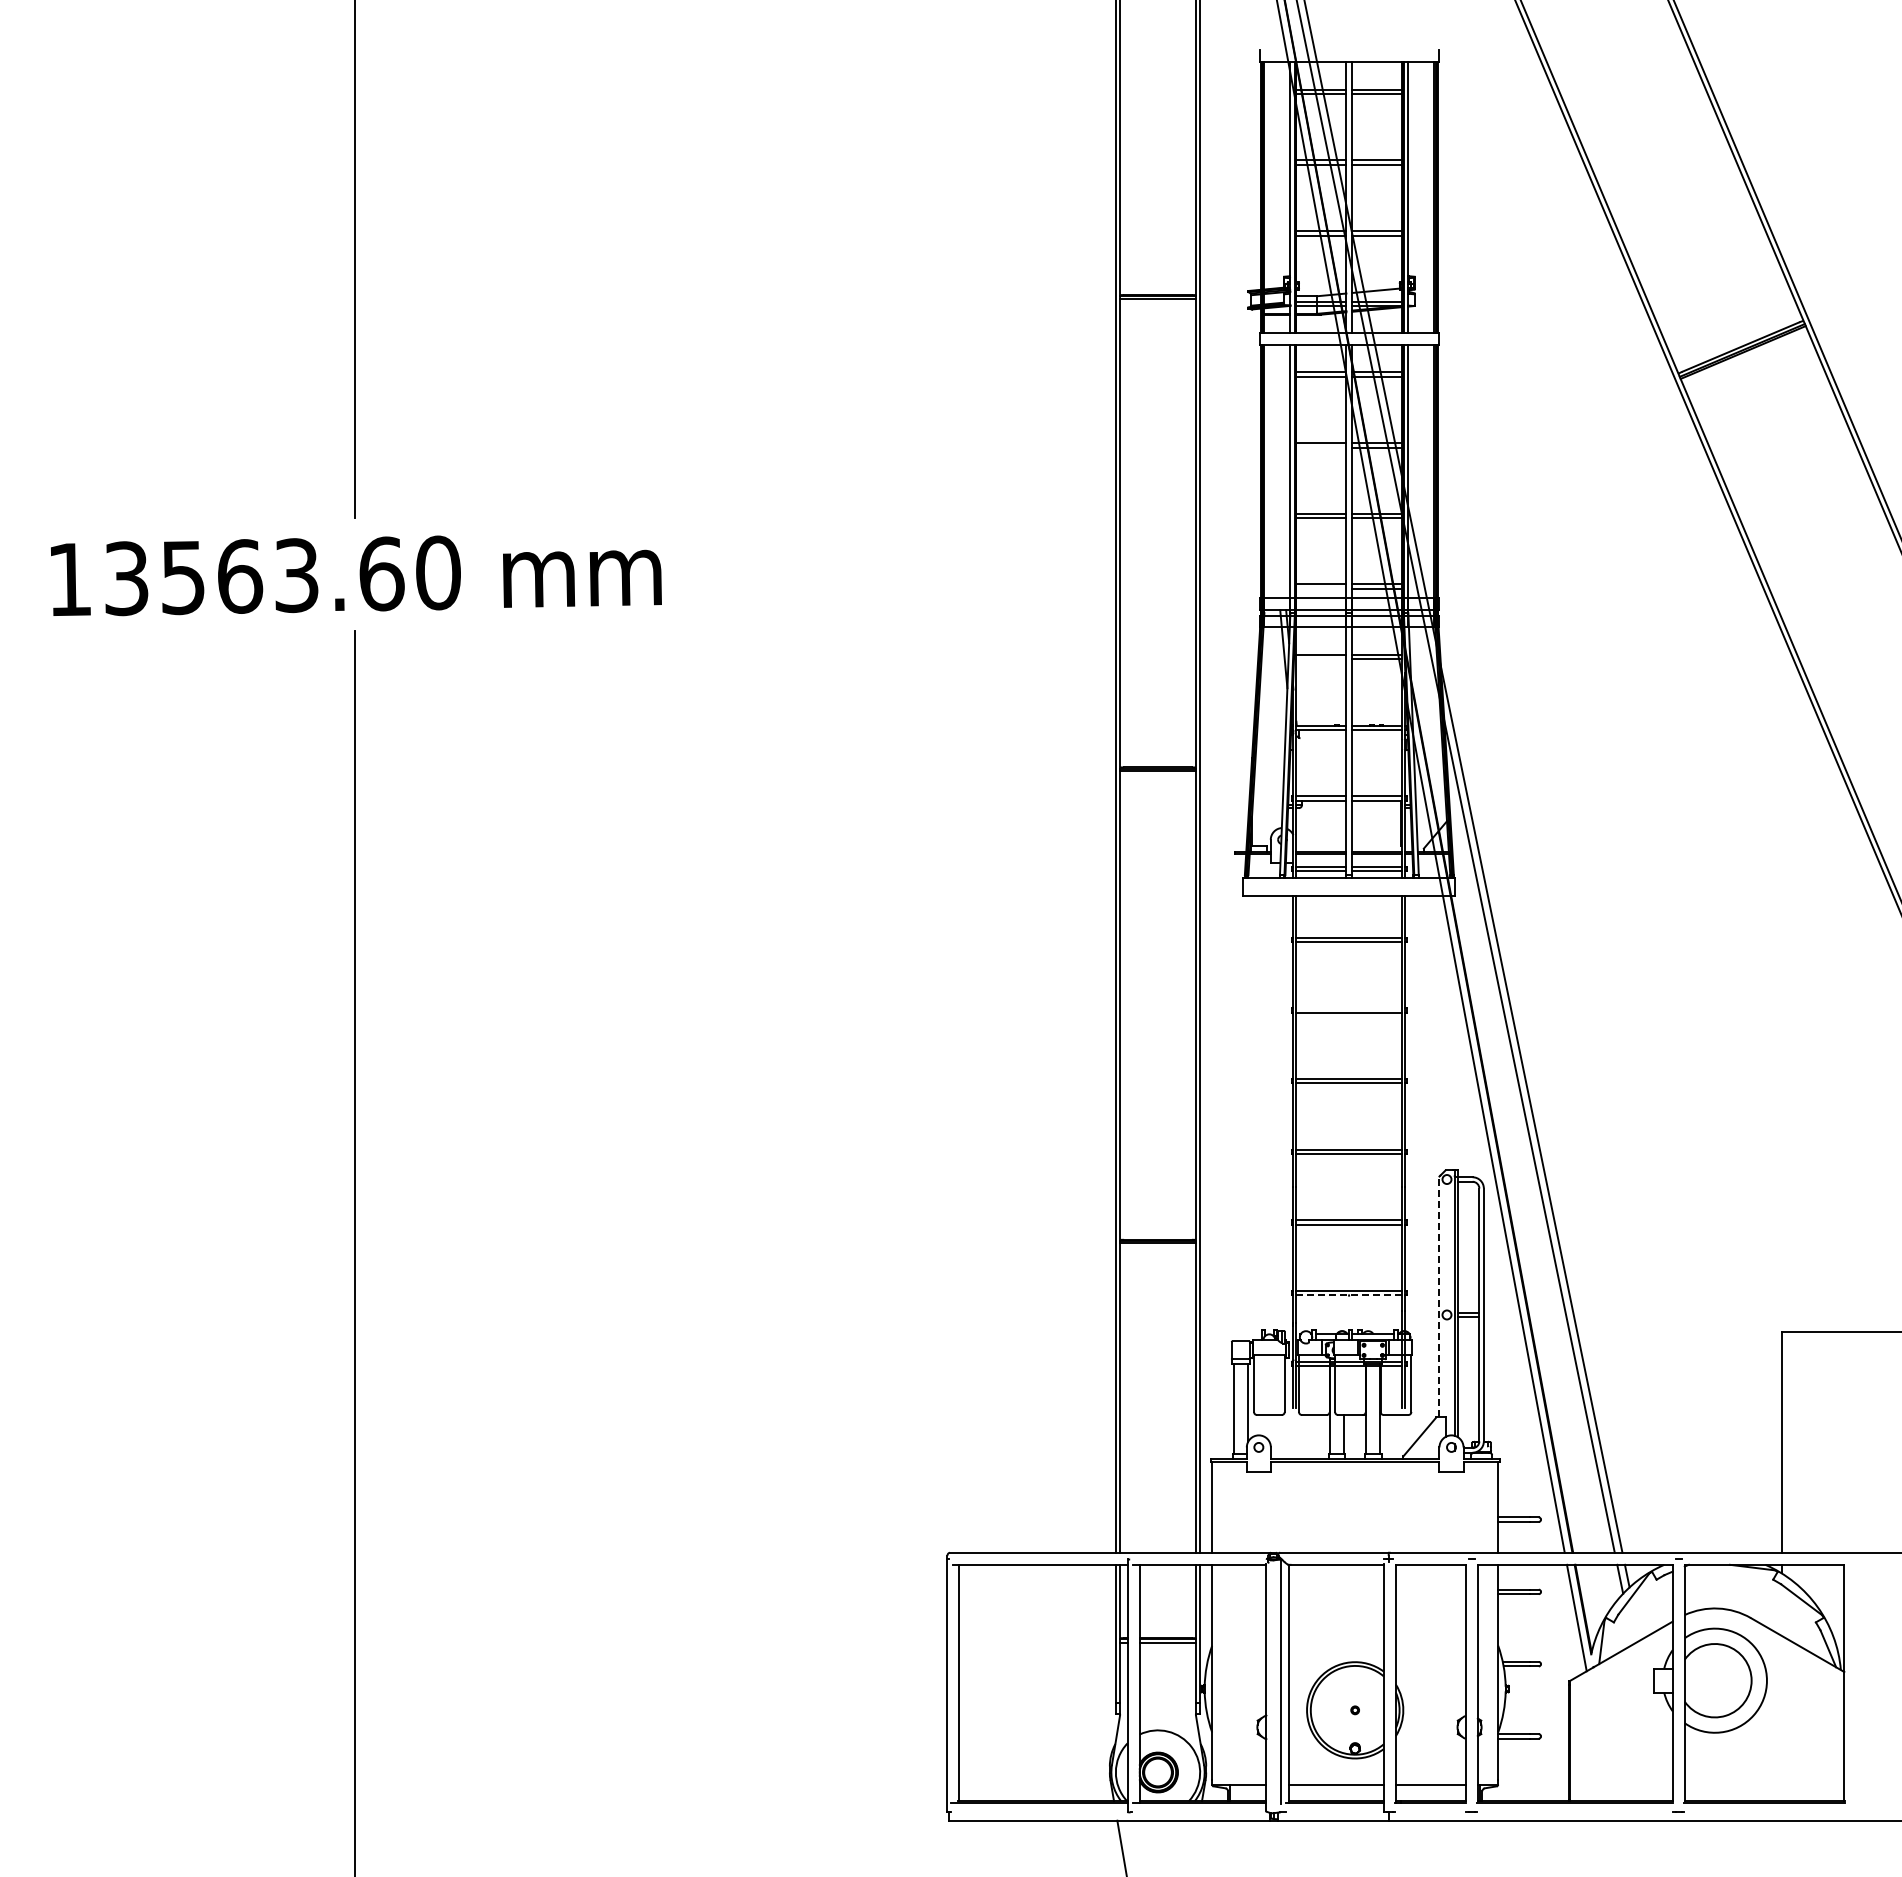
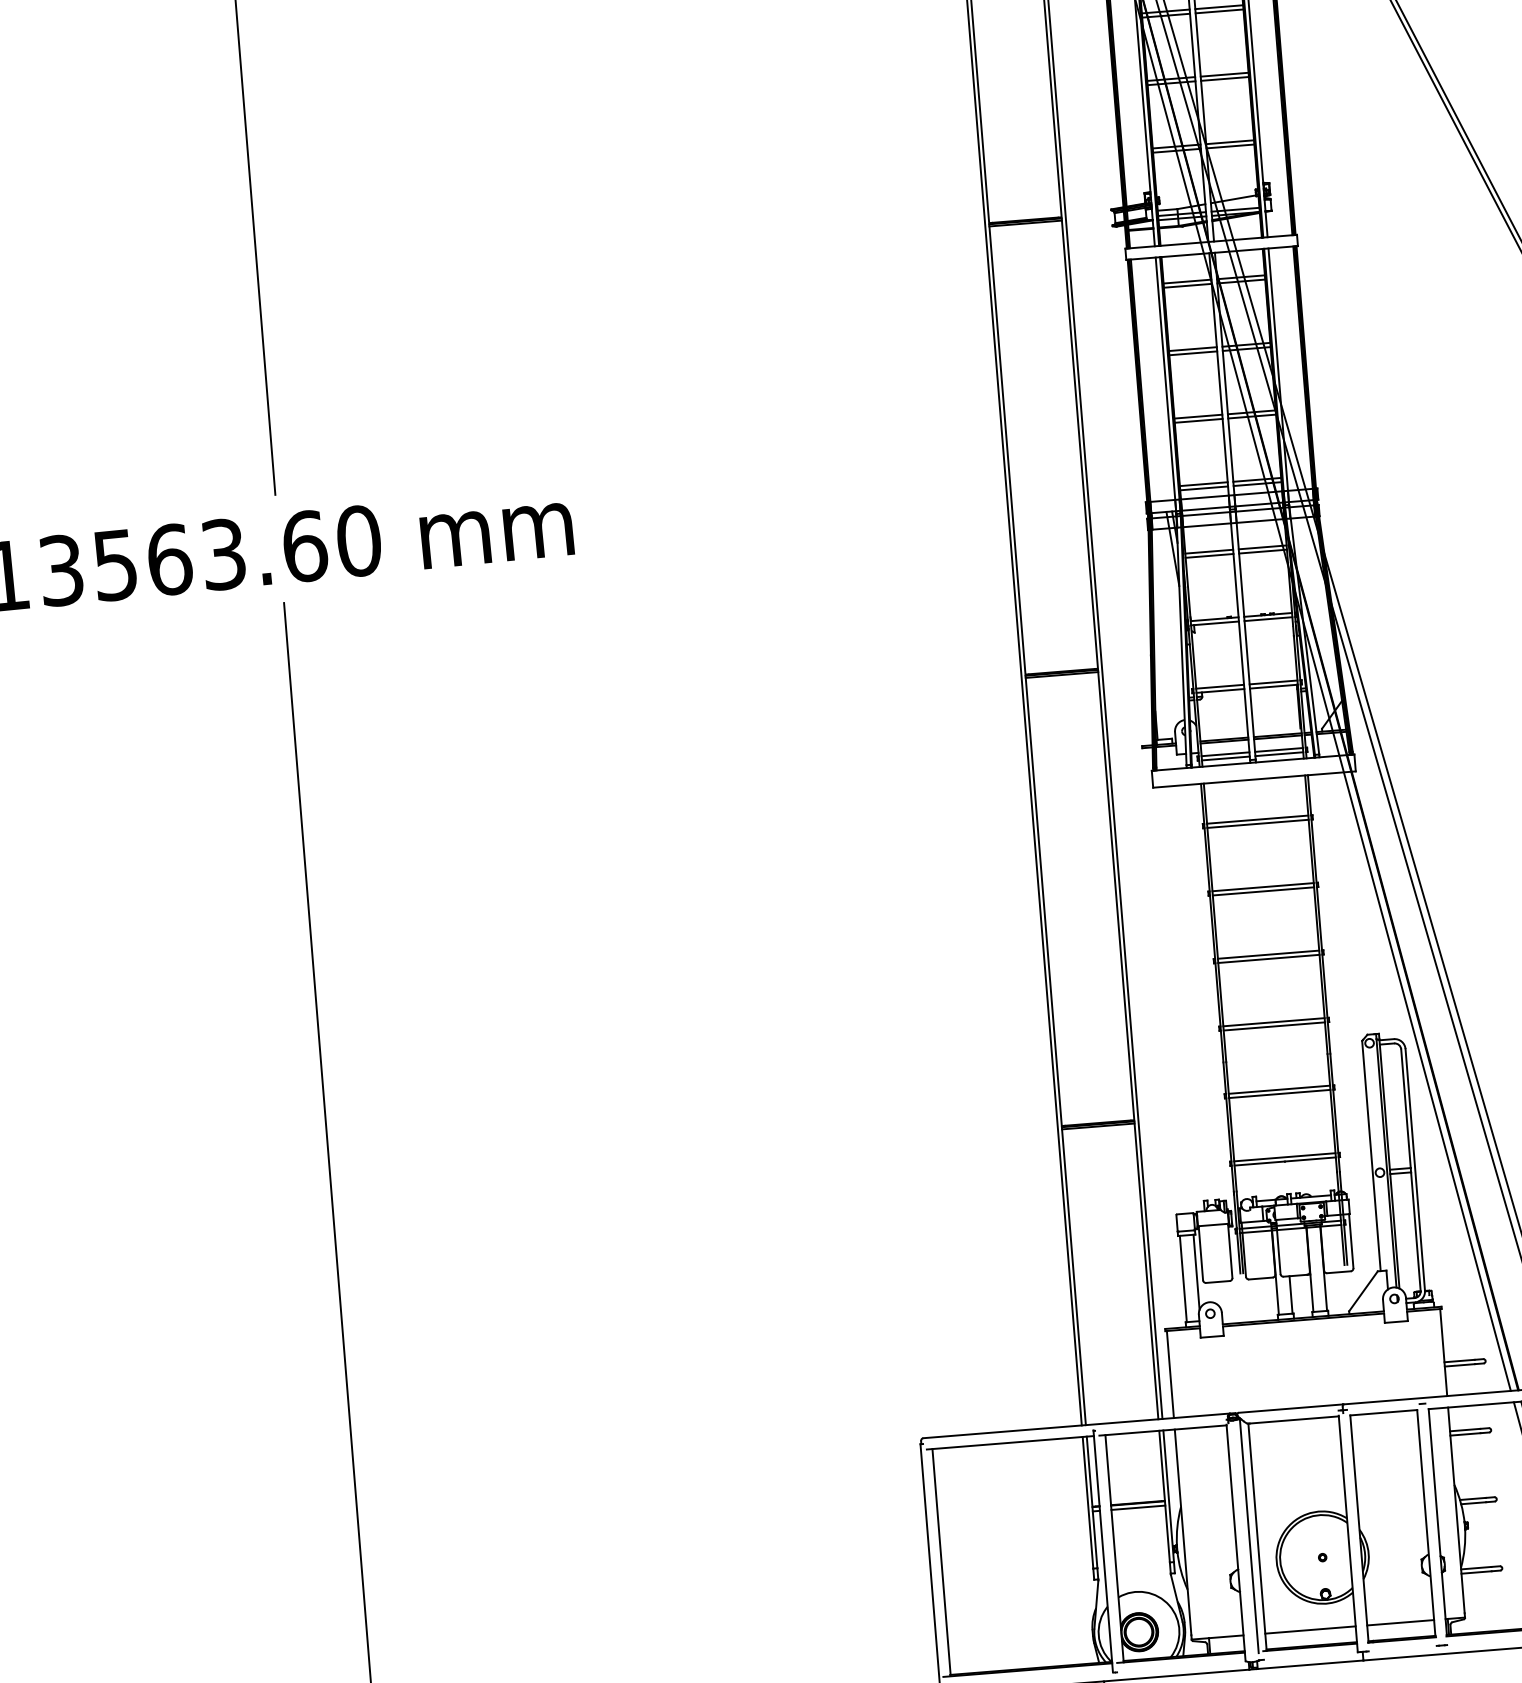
line: (1321, 447) -> (1193, 353), added
line: (1321, 588) -> (1204, 488), added
line: (1321, 659) -> (1209, 555), added
line: (1349, 1008) -> (1263, 887), added
line: (1349, 1295) -> (1285, 1161), dashed -> solid
line: (1439, 1296) -> (1371, 1155), dashed -> solid

